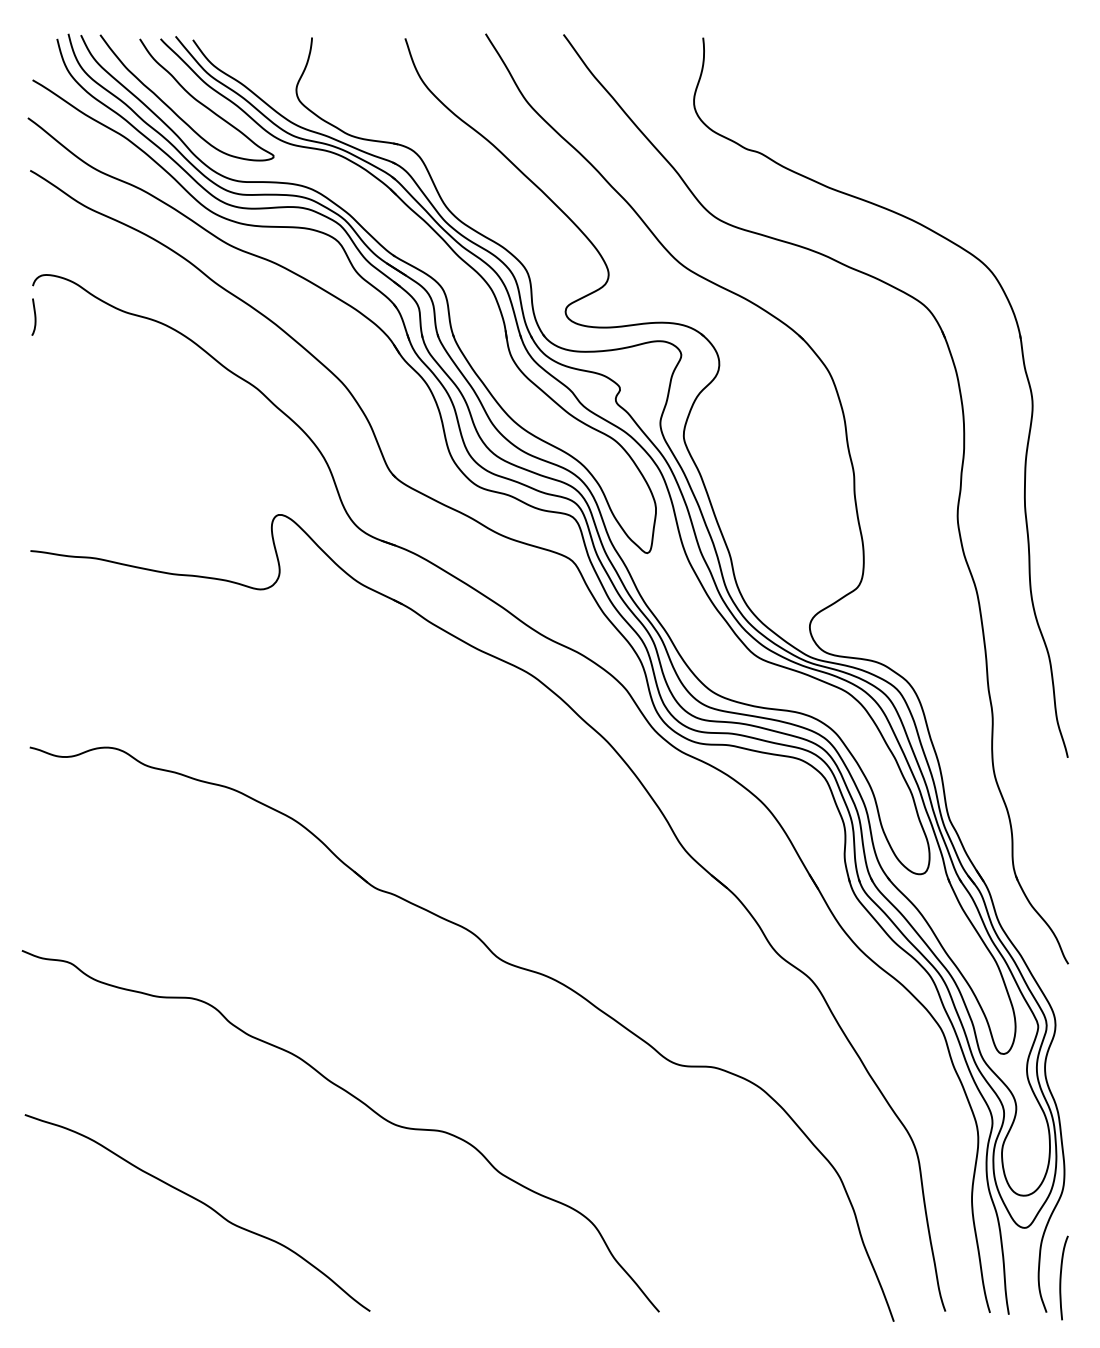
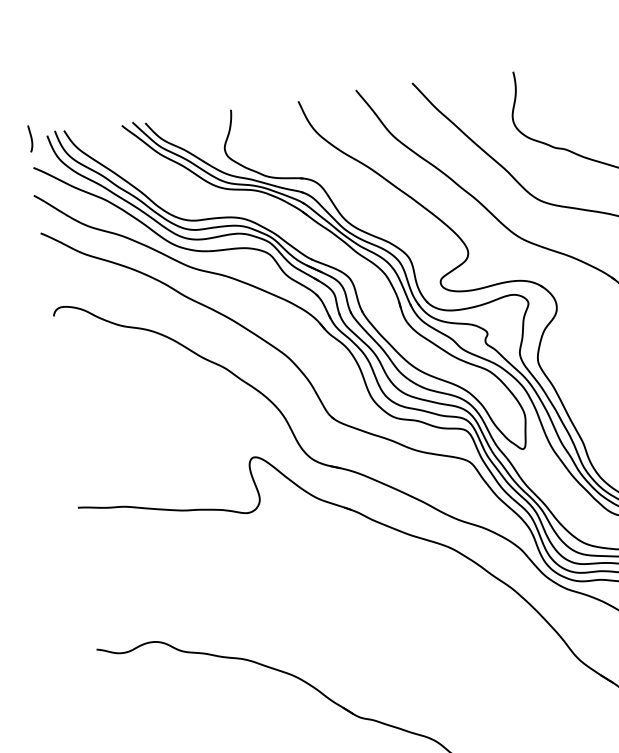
curve: (188, 94) -> (147, 162), removed
curve: (34, 316) -> (30, 138), moved

